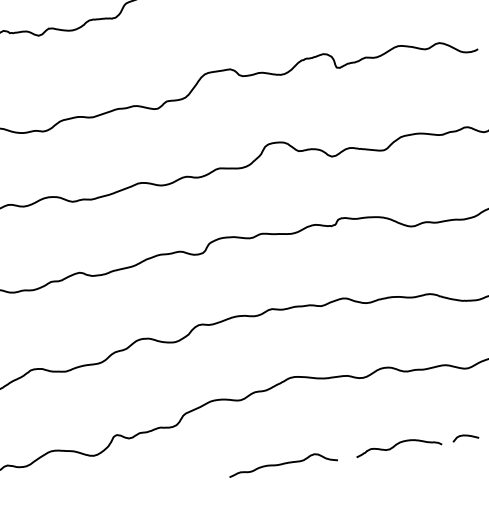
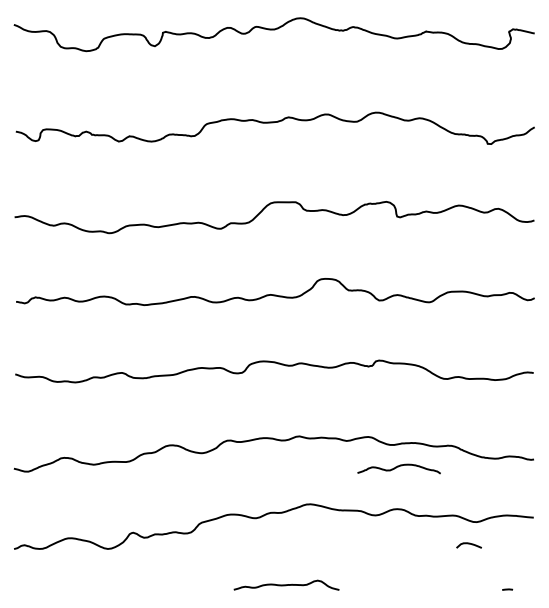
curve: (464, 436) -> (468, 544), moved
curve: (397, 445) -> (398, 467), moved

